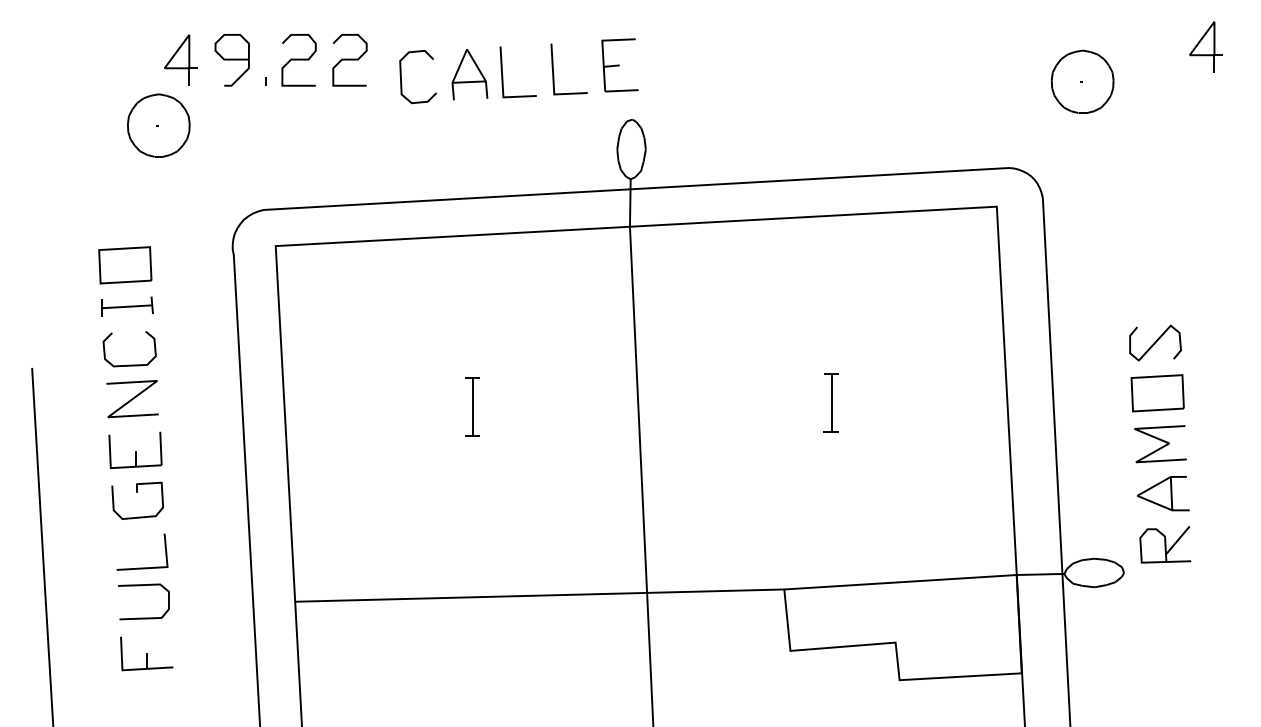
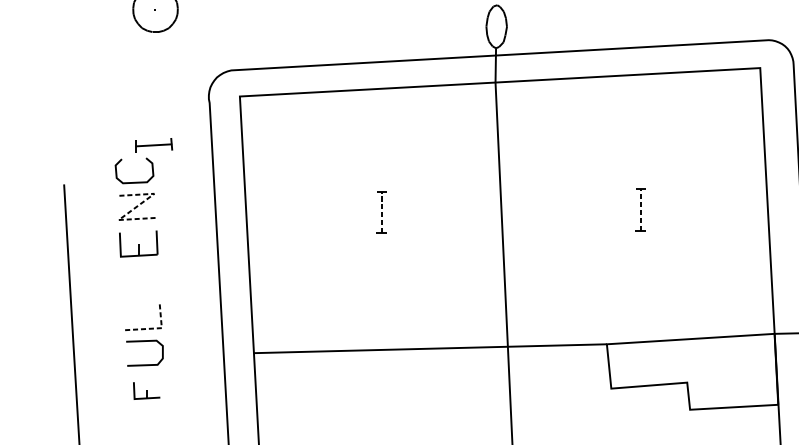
part: (125, 265) -> (131, 110), removed
part: (127, 306) -> (153, 145), moved
line: (132, 399) -> (136, 207), solid -> dashed
line: (832, 403) -> (641, 210), solid -> dashed
line: (473, 406) -> (382, 212), solid -> dashed
curve: (137, 492) -> (140, 274), removed
line: (159, 567) -> (156, 328), solid -> dashed
part: (146, 653) -> (146, 390), size x0.7

